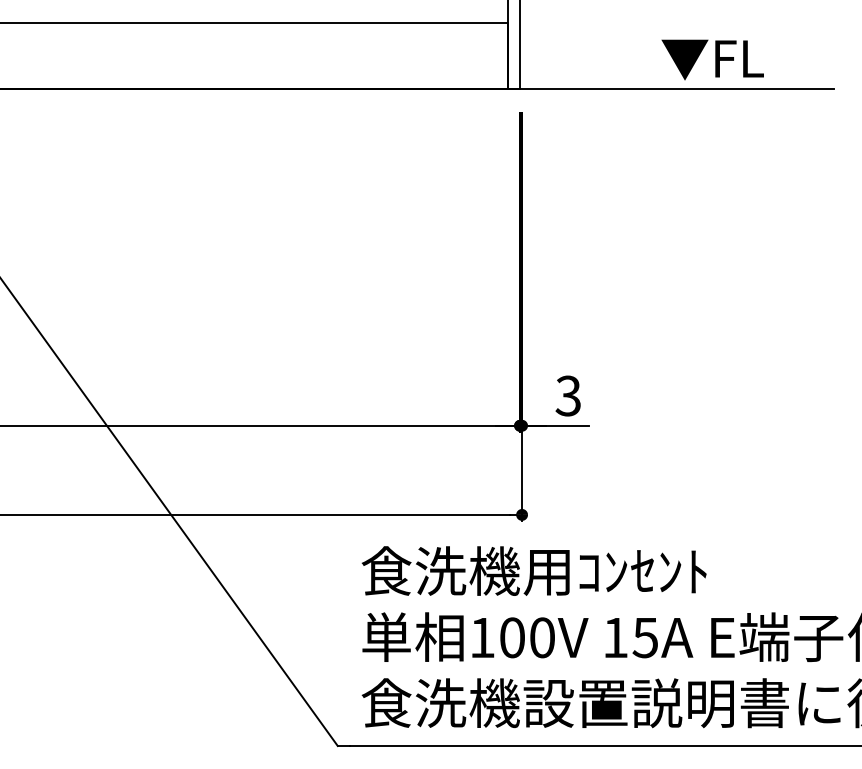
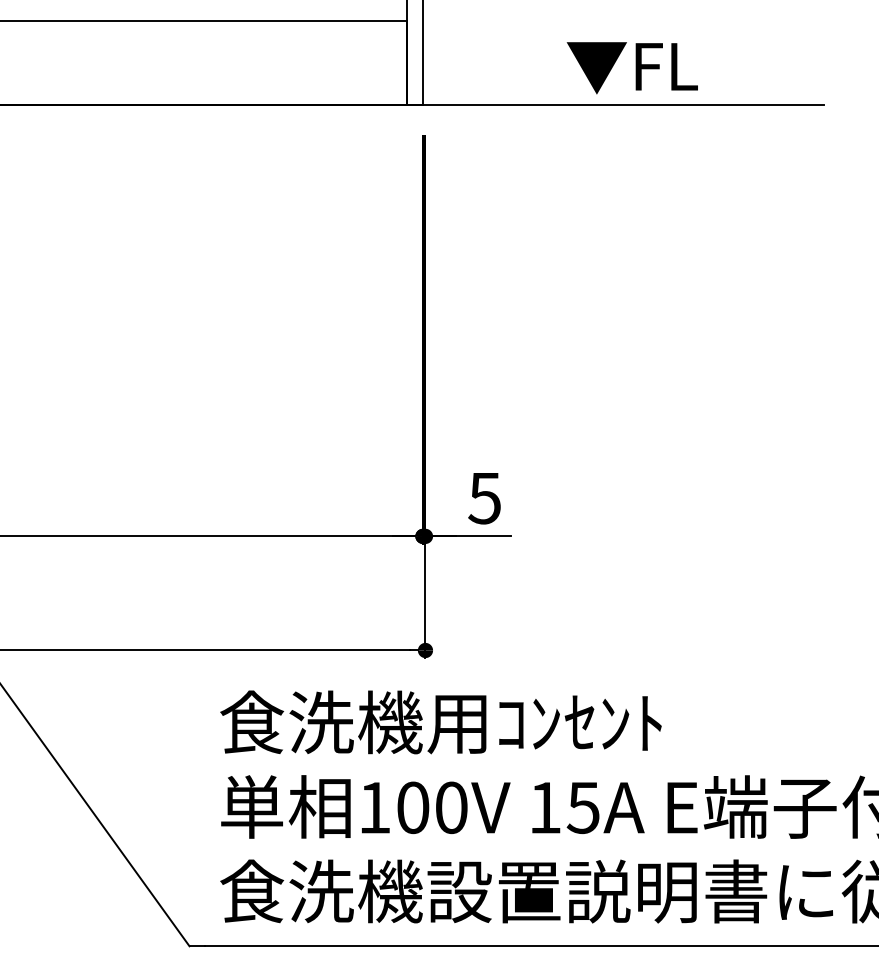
text: (712, 59) -> (632, 67), moved
text: (567, 395) -> (483, 497), 3 -> 5

